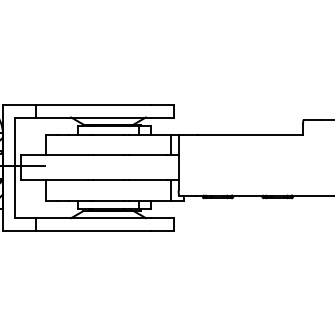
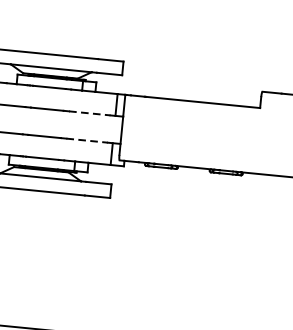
line: (148, 155) -> (90, 113), solid -> dashed
line: (148, 180) -> (87, 140), solid -> dashed

